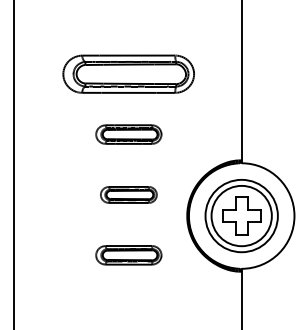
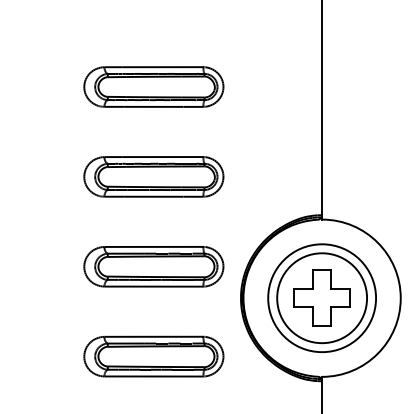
part: (128, 74) -> (153, 87), size x0.71
part: (128, 134) -> (153, 176), size x1.43
part: (128, 194) -> (153, 266), size x1.67
part: (128, 255) -> (153, 357), size x1.43

